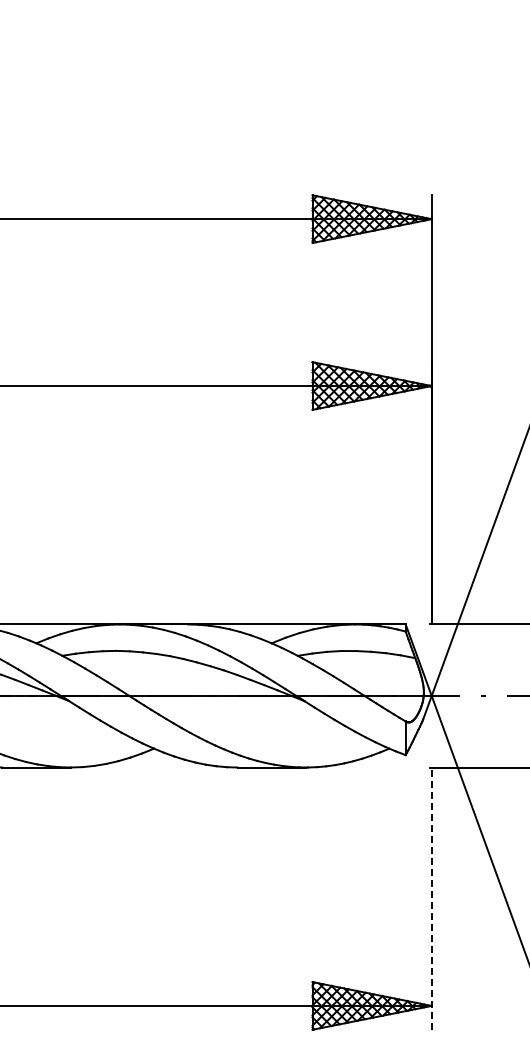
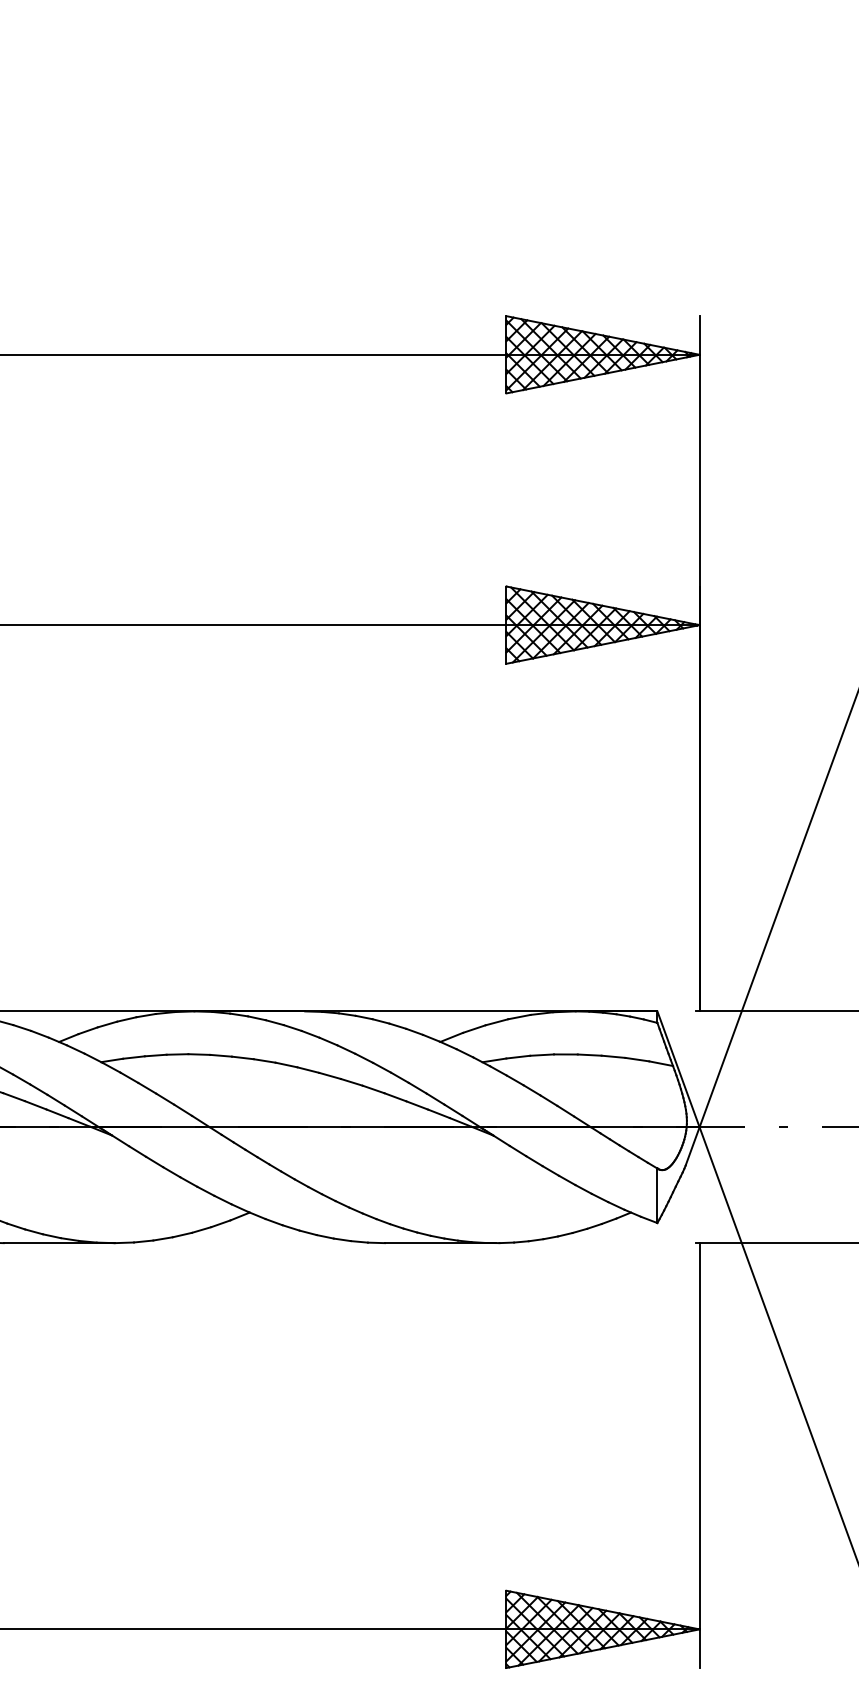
line: (431, 898) -> (699, 1455), dashed -> solid

